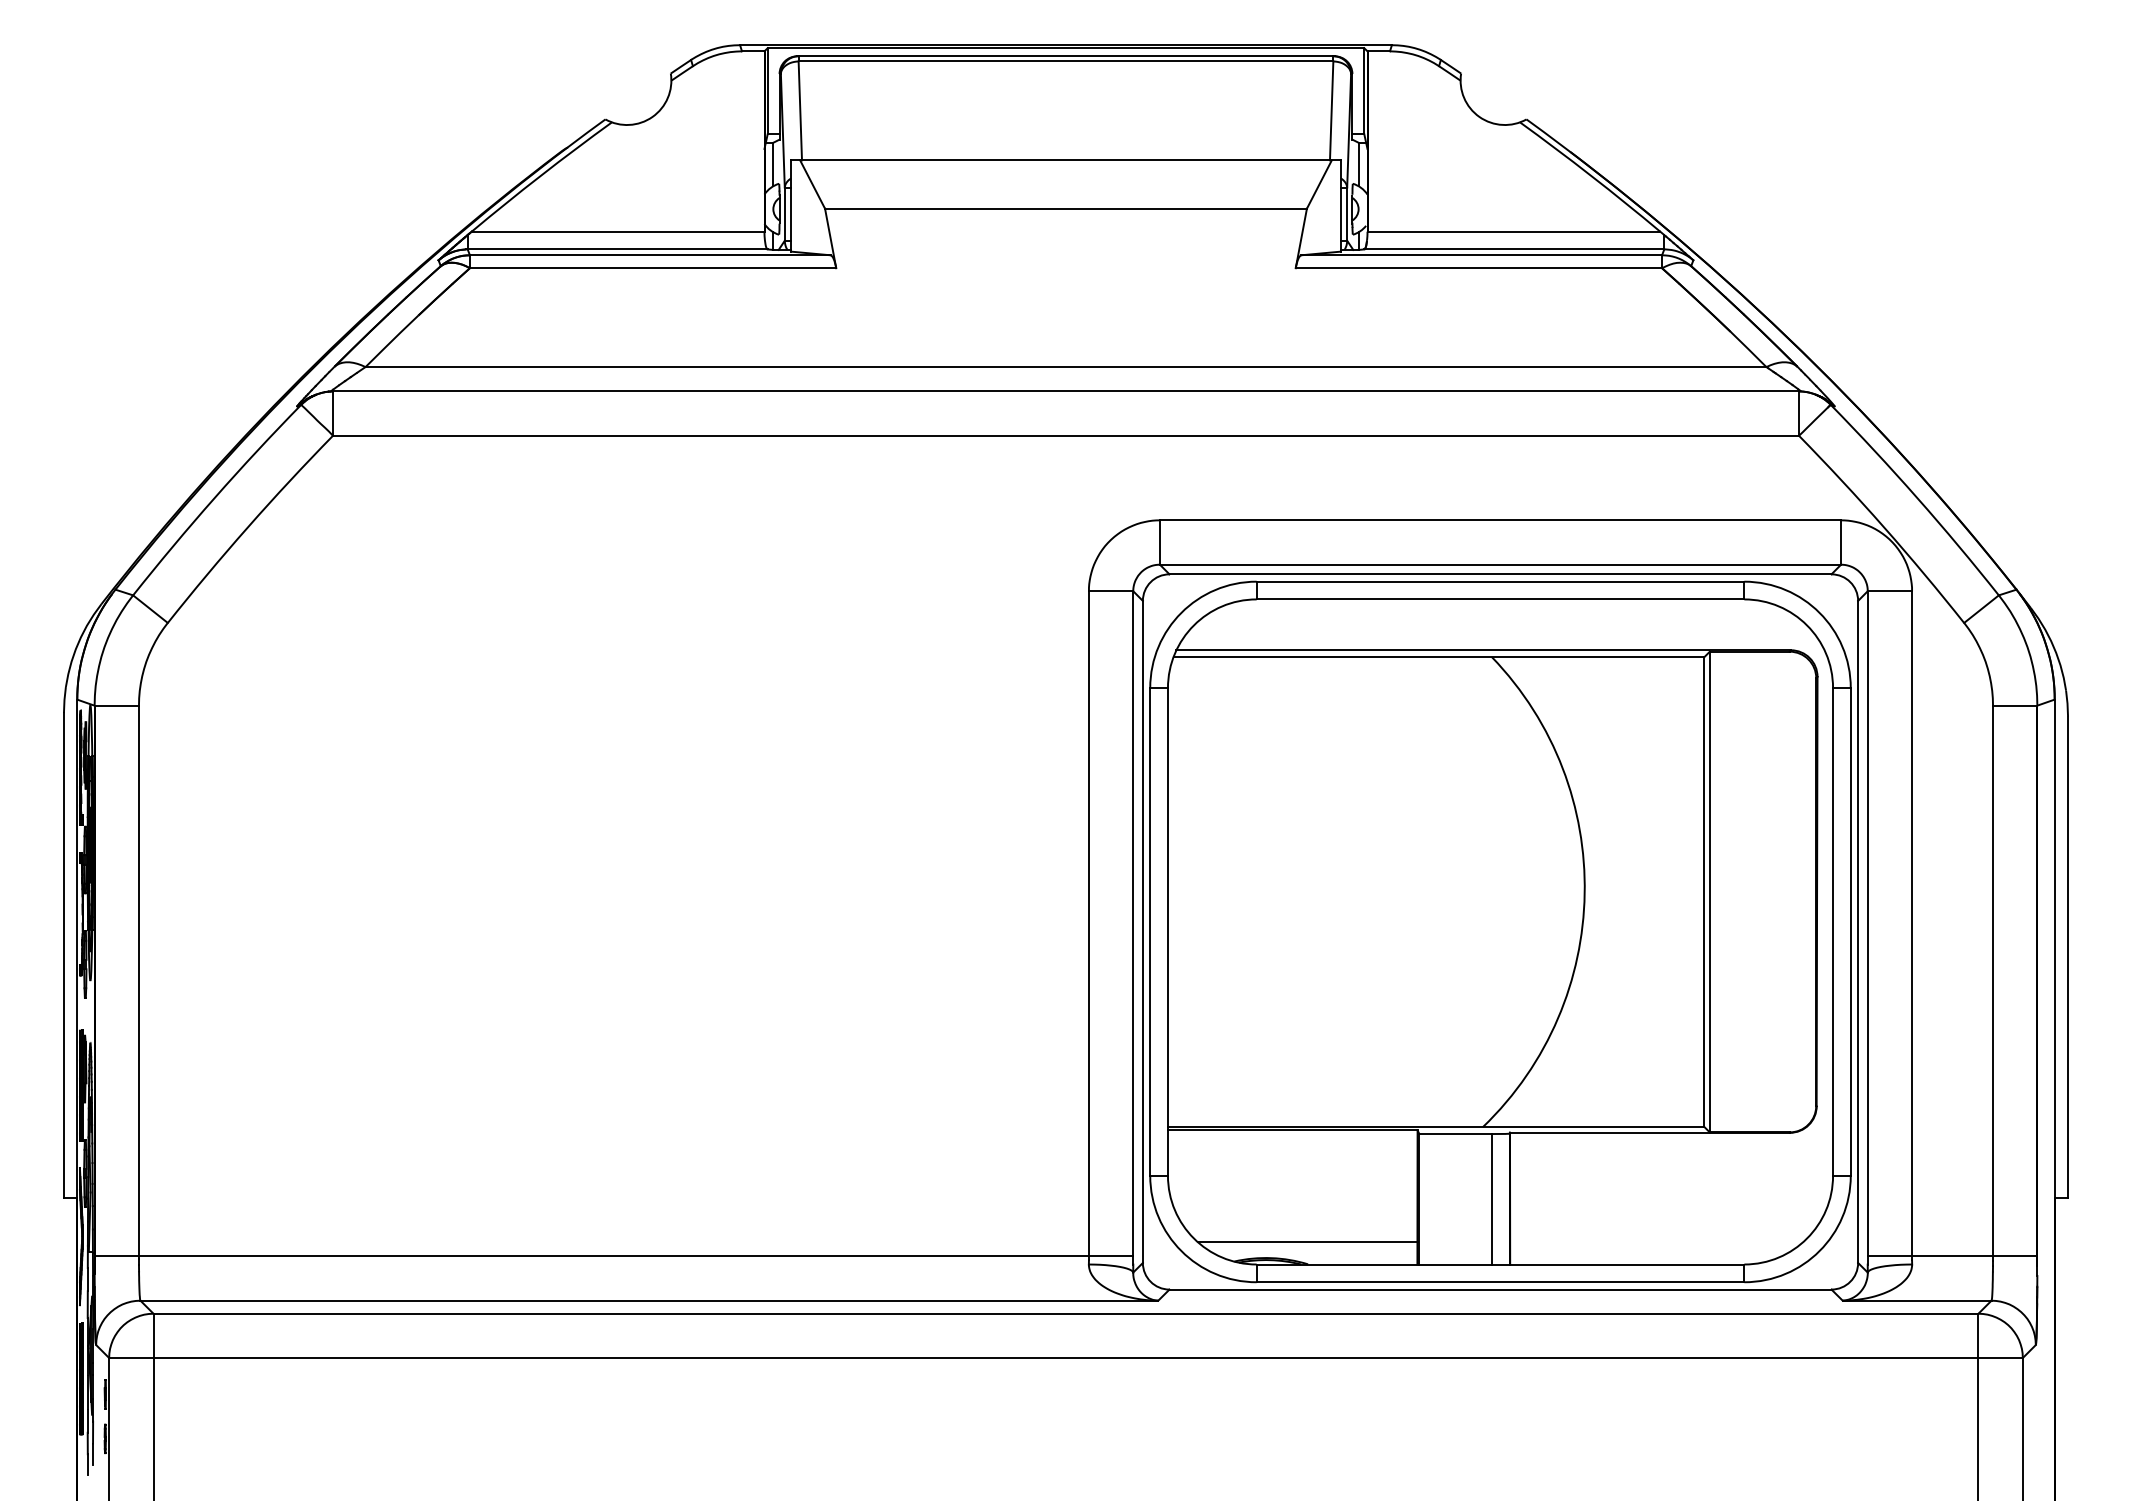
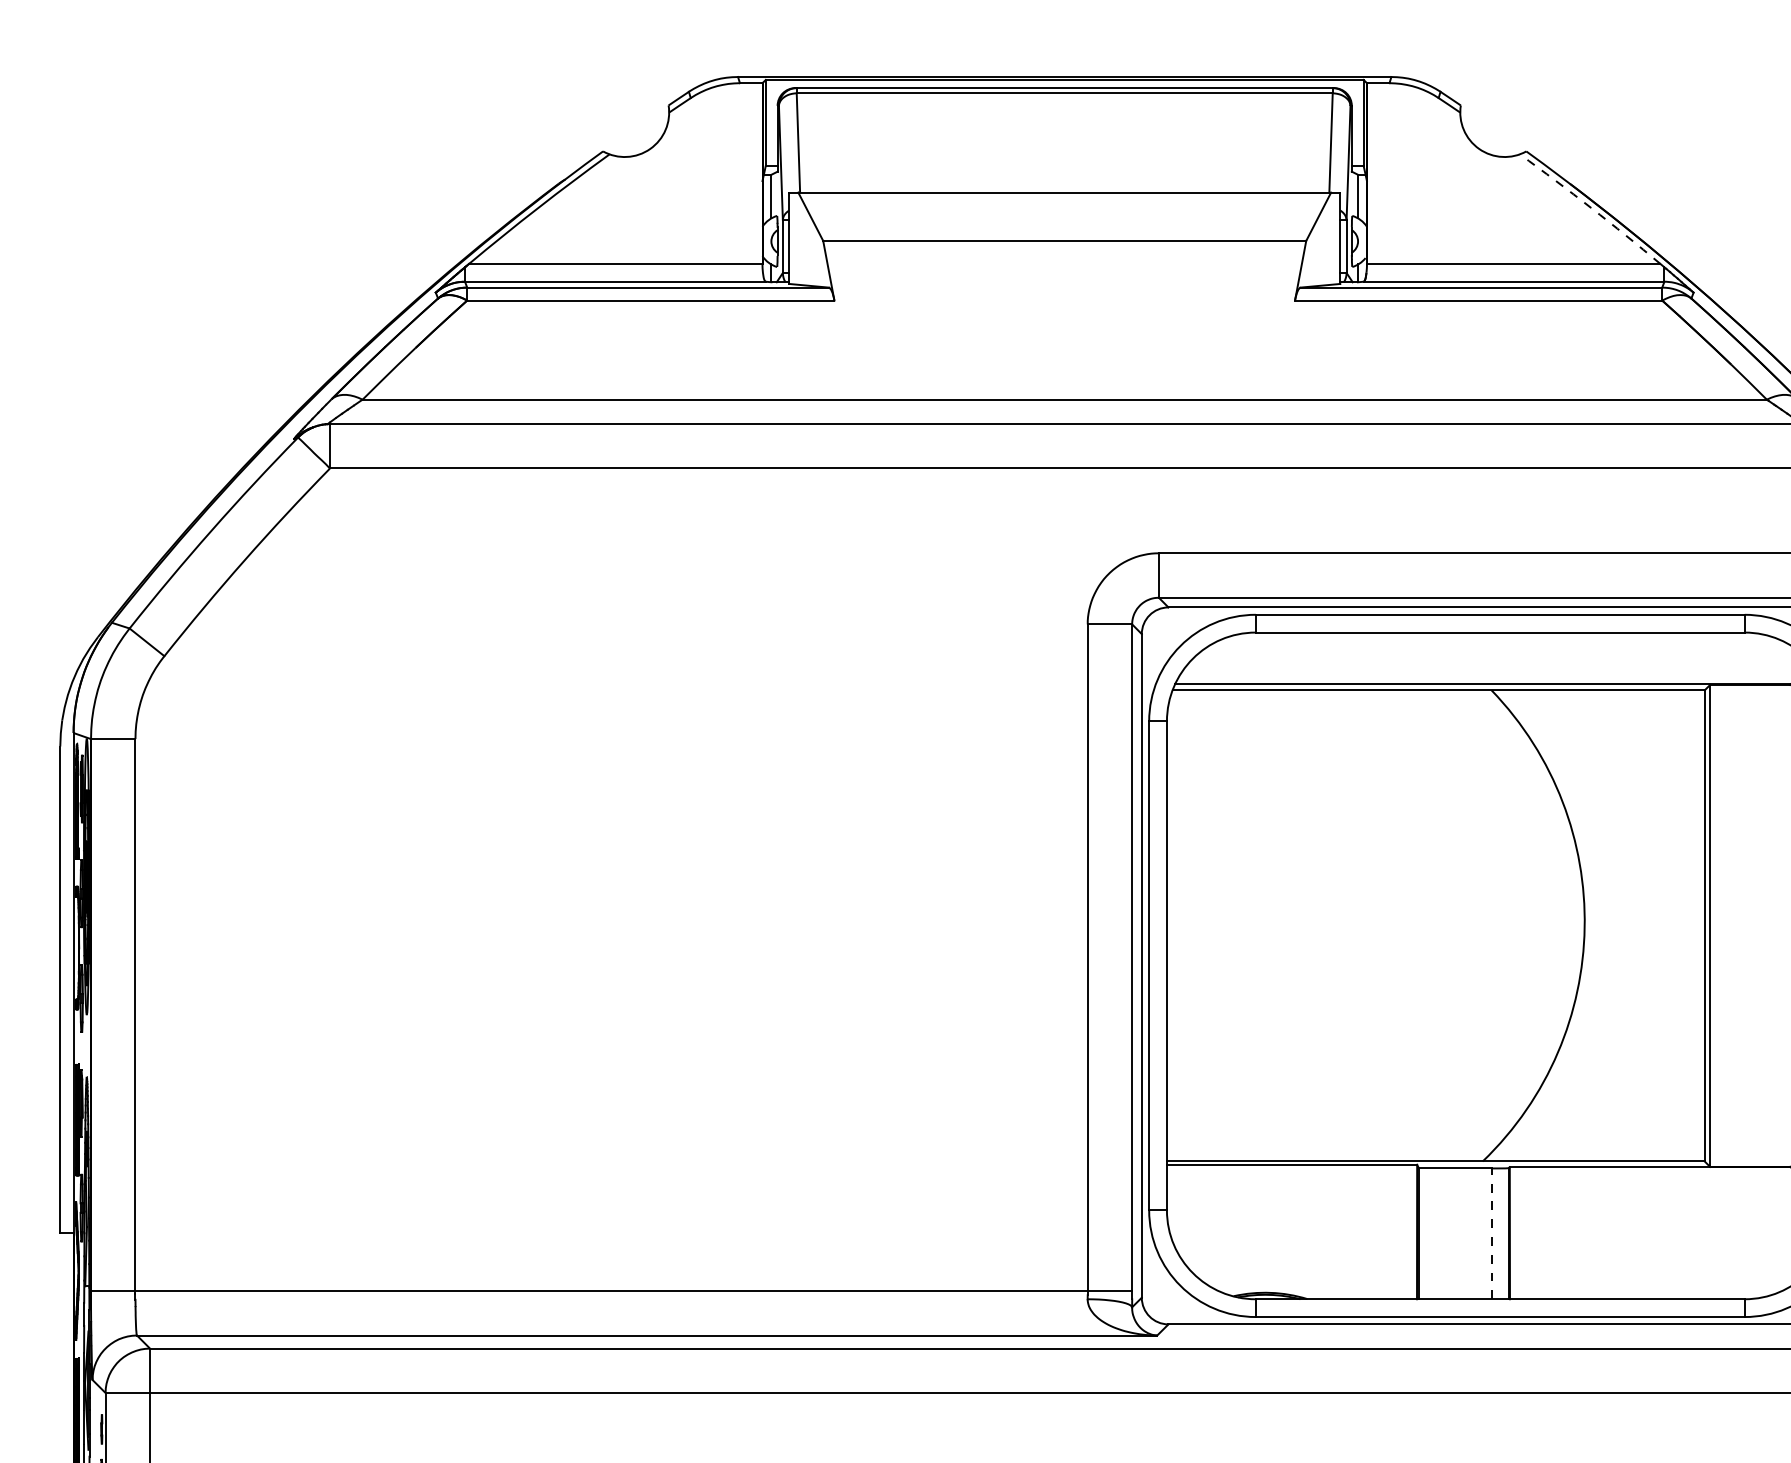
arc: (1591, 175) -> (1591, 207), solid -> dashed
line: (1491, 1198) -> (1491, 1233), solid -> dashed
line: (1307, 1242) -> (1306, 1277), removed

